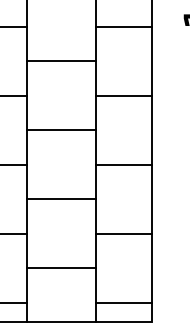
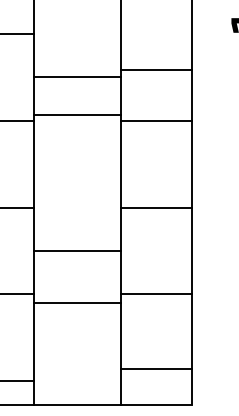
line: (123, 26) -> (155, 69), moved
line: (60, 130) -> (76, 115), moved
line: (60, 268) -> (76, 303), moved
line: (123, 302) -> (155, 368), moved

